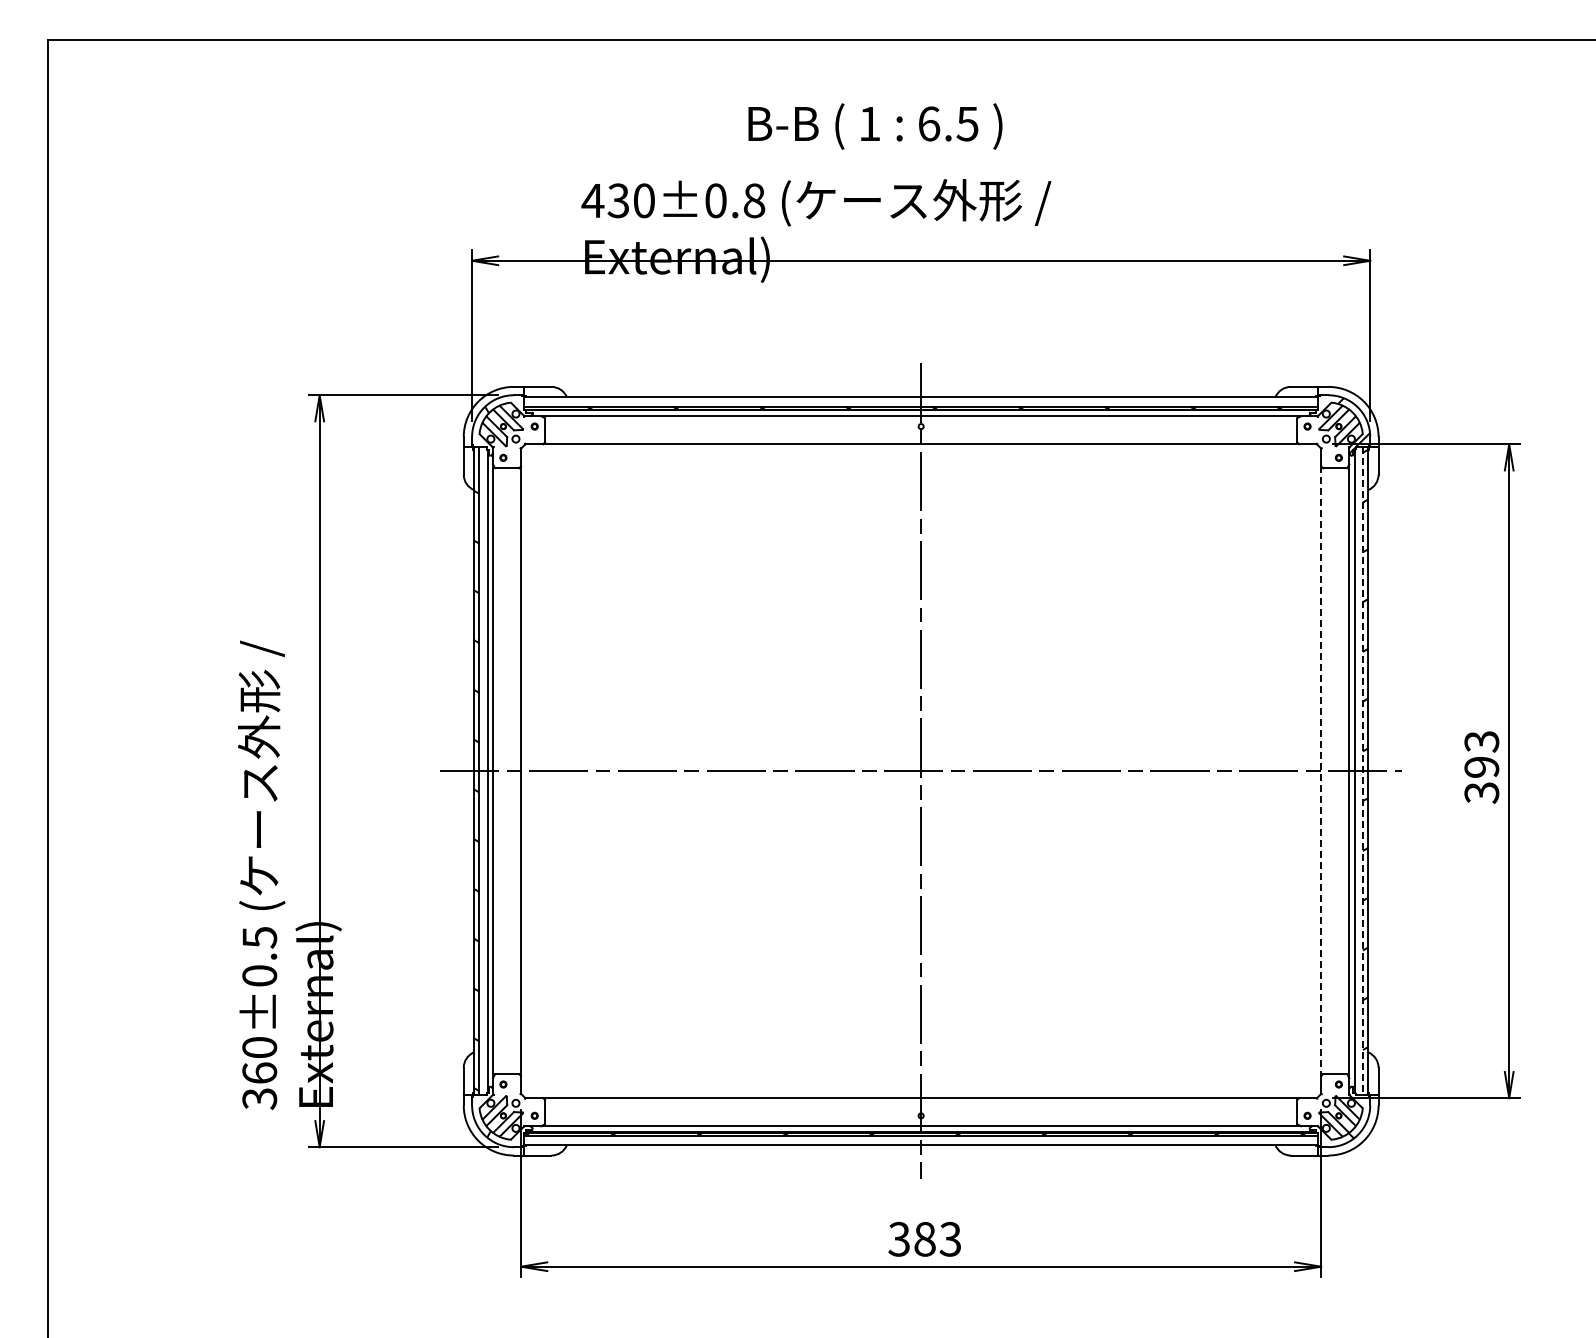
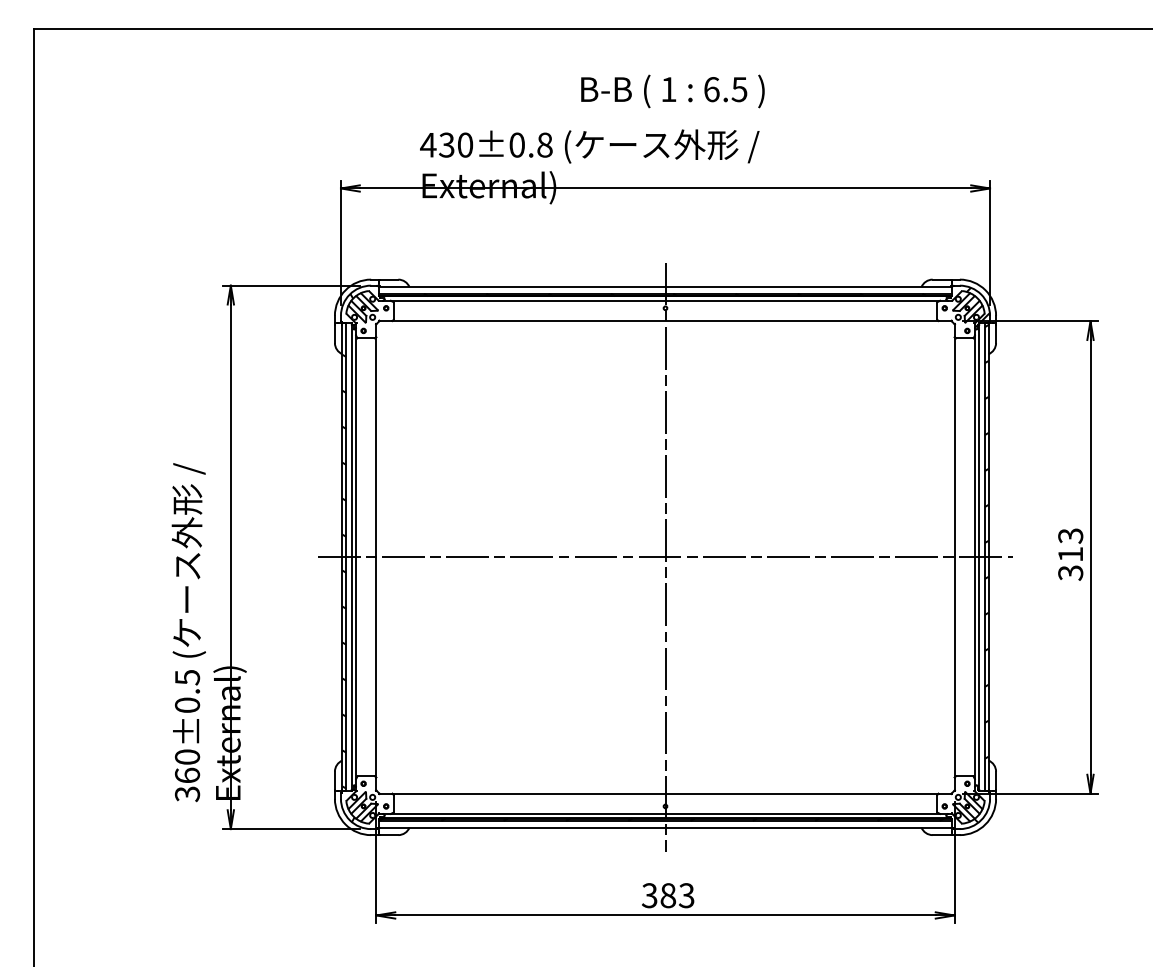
text: (875, 126) -> (672, 91), moved
text: (1481, 767) -> (1070, 554), 393 -> 313
line: (1321, 771) -> (954, 557), dashed -> solid
line: (1362, 771) -> (984, 557), dashed -> solid

